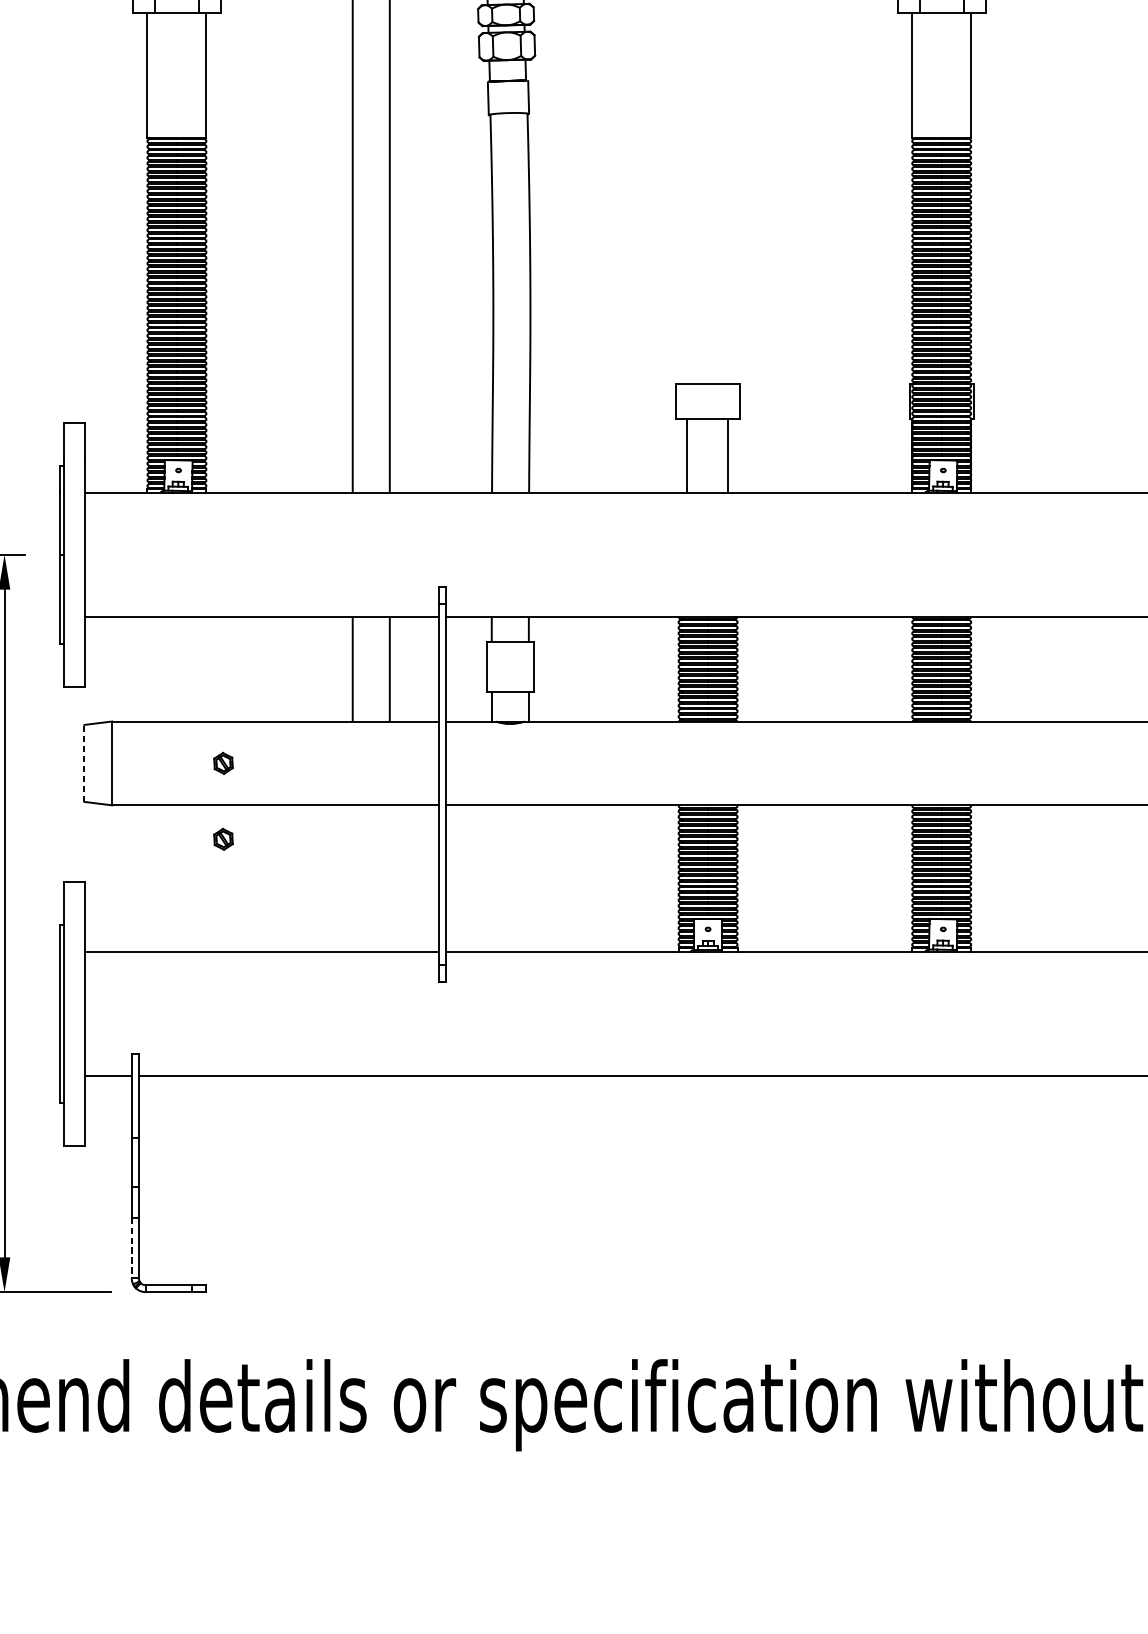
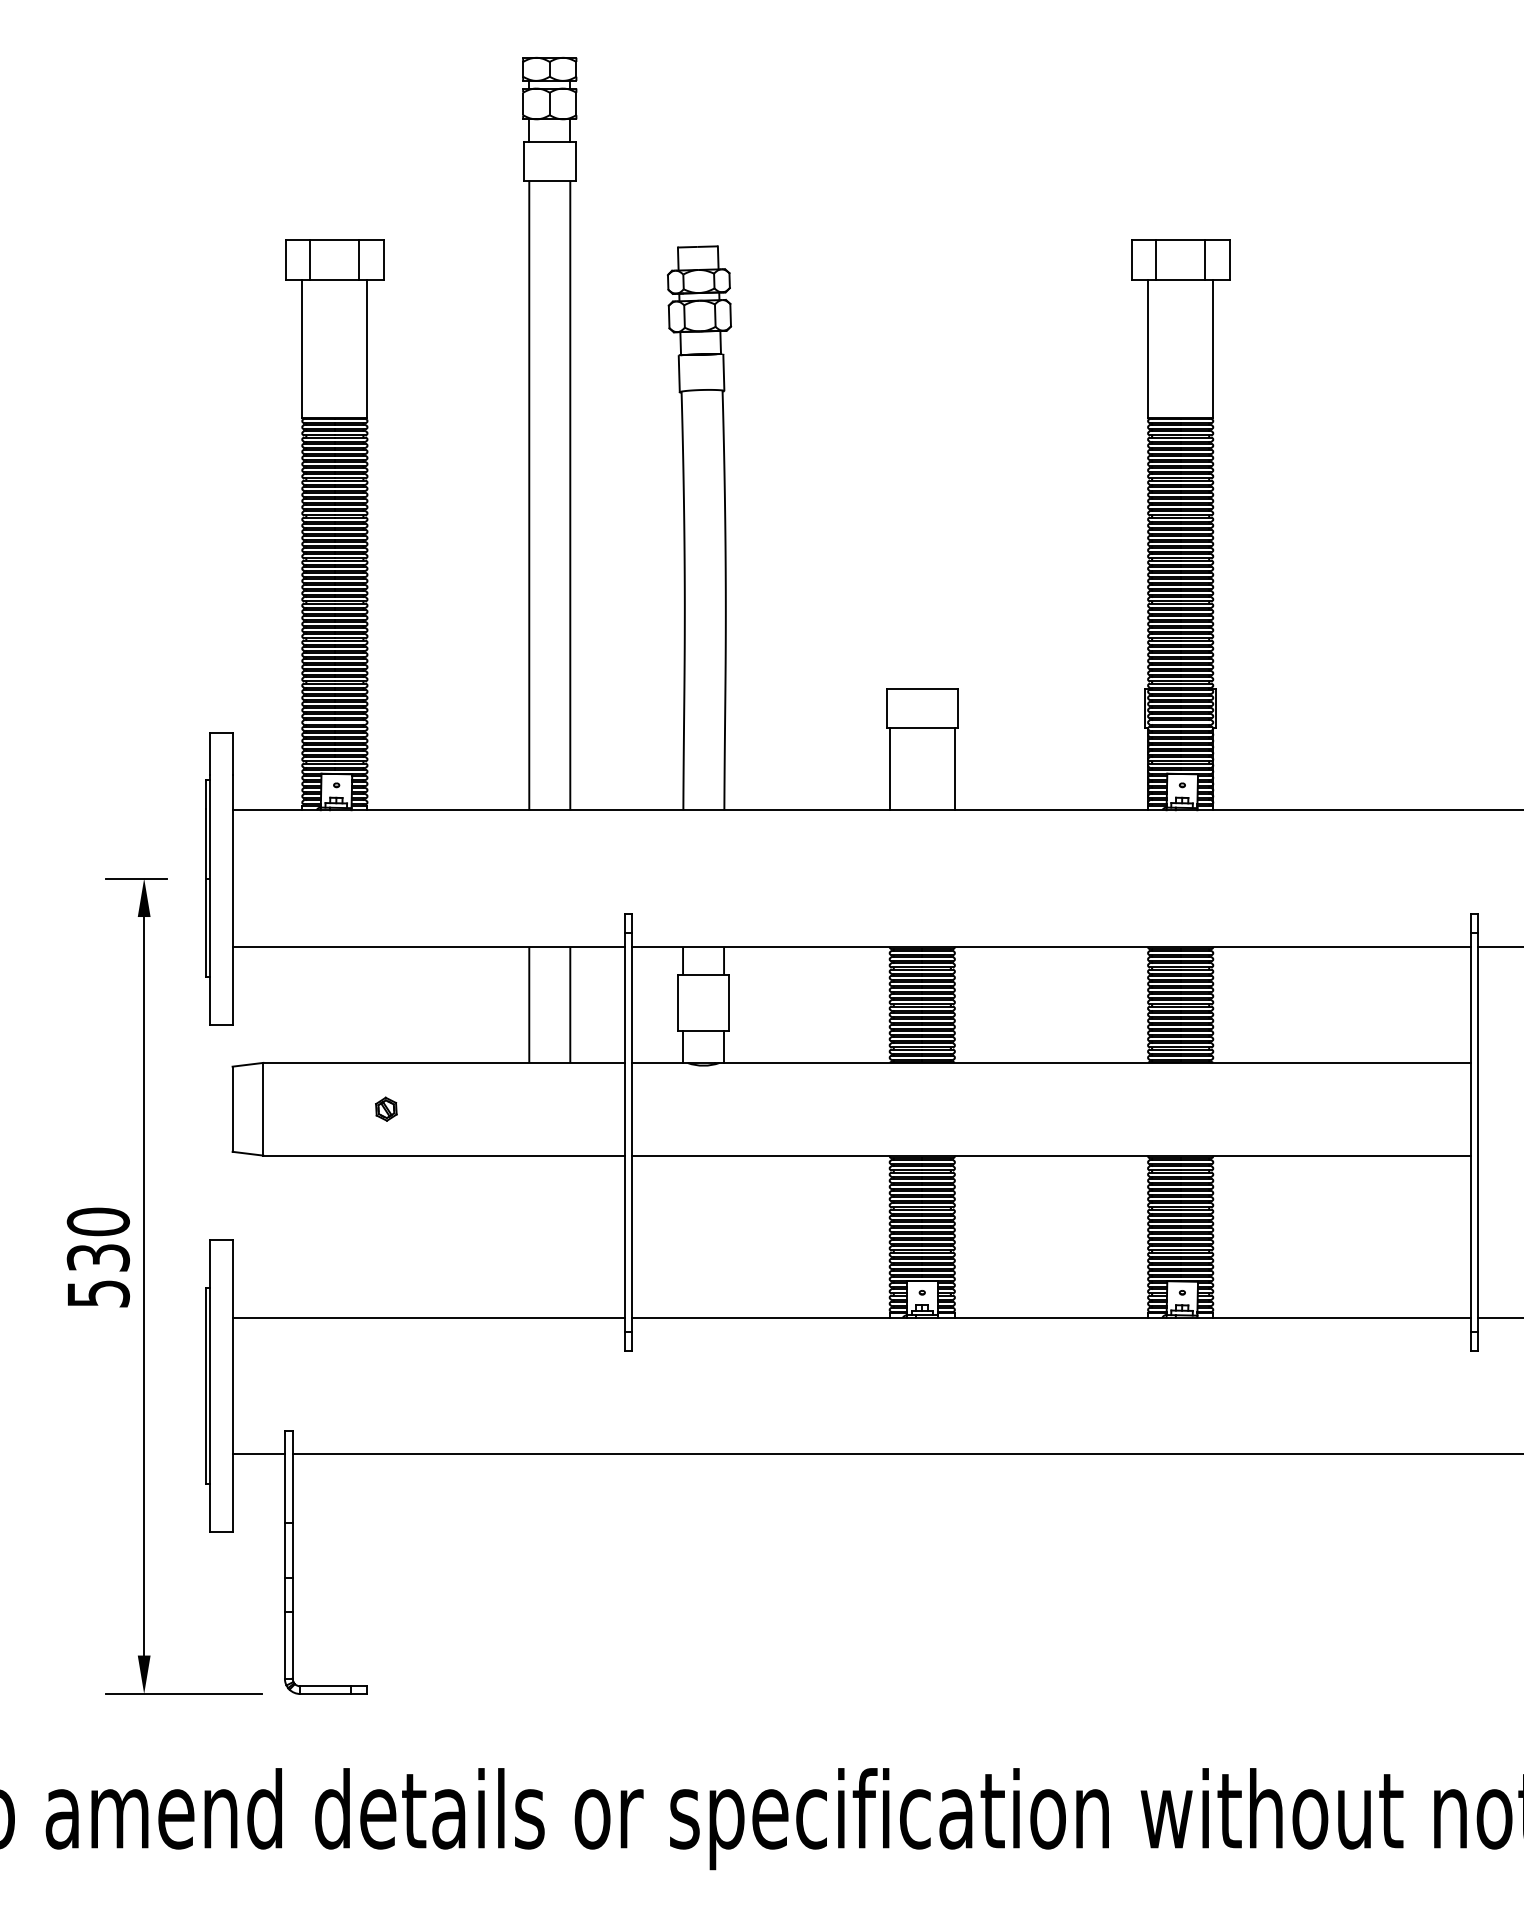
line: (686, 455) -> (954, 768), moved
line: (728, 455) -> (889, 768), moved
line: (84, 763) -> (232, 1109), dashed -> solid
part: (223, 838) -> (386, 1192), removed
line: (131, 1248) -> (284, 1645), dashed -> solid

